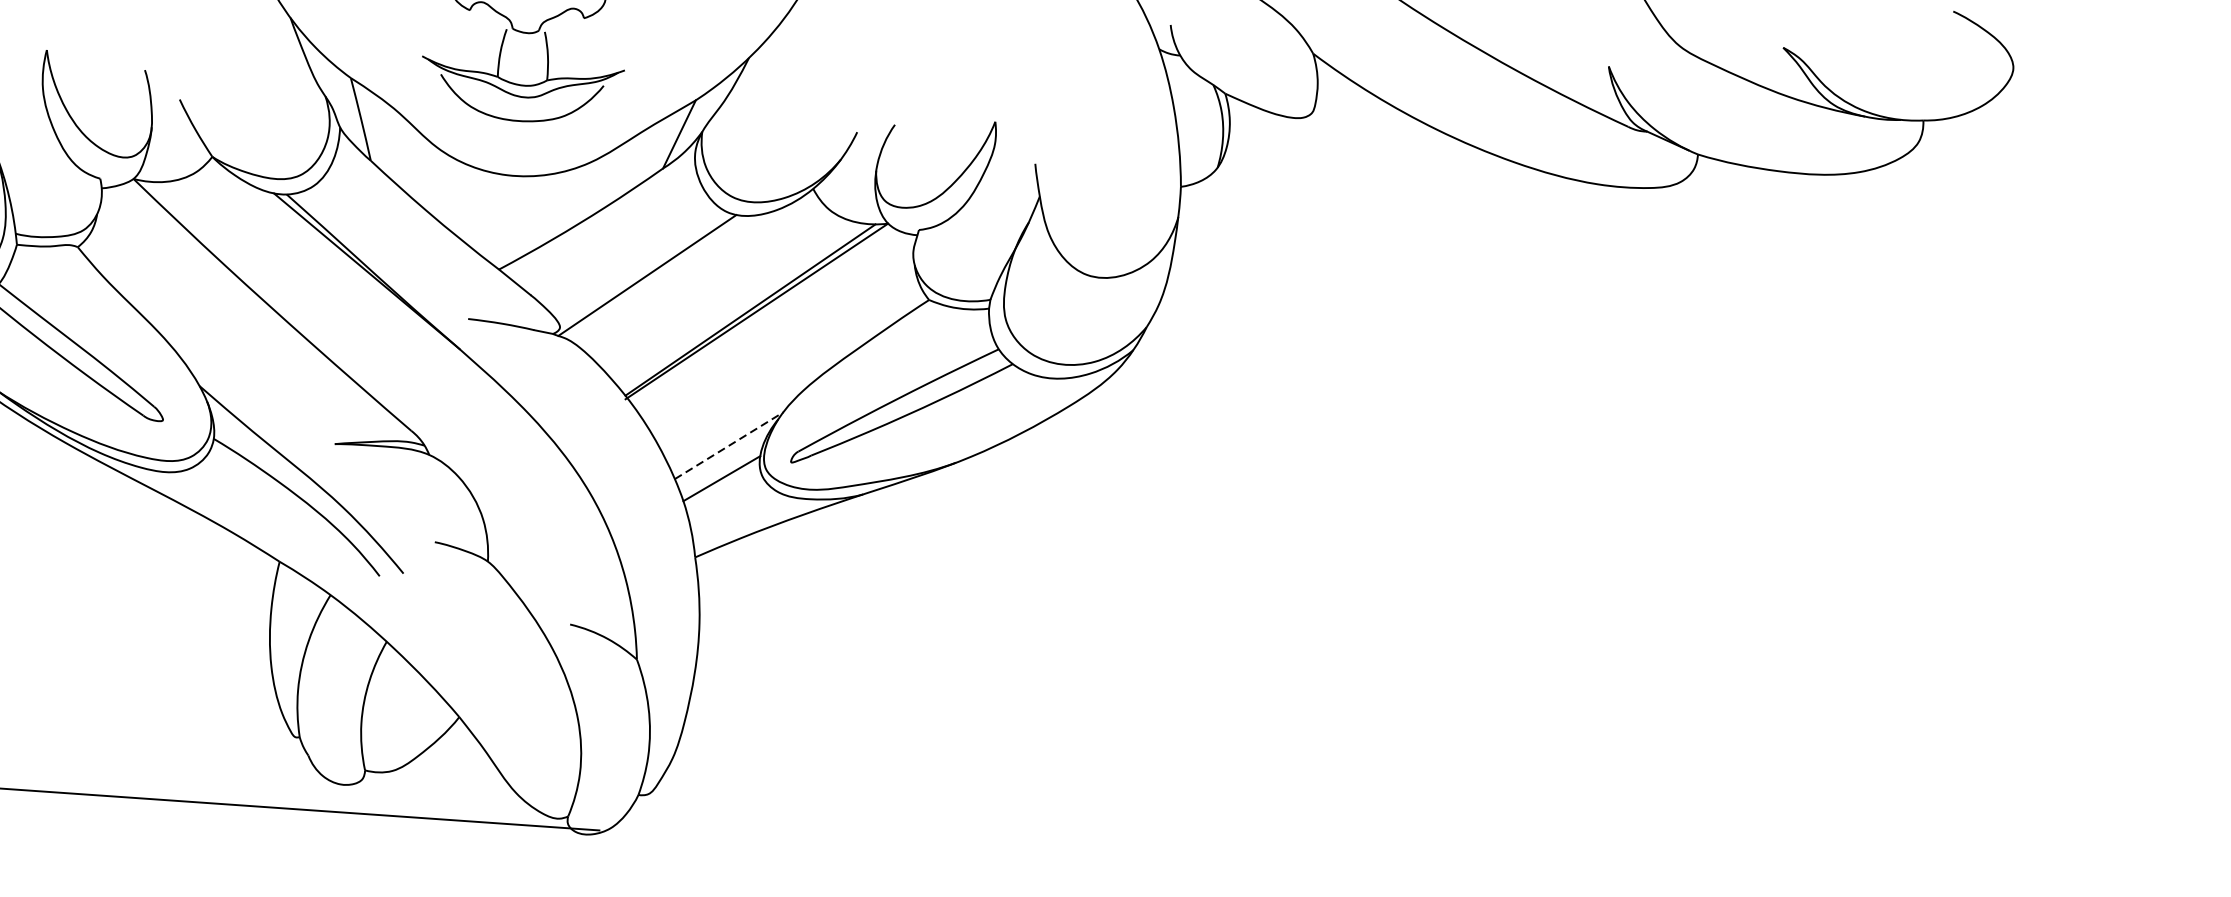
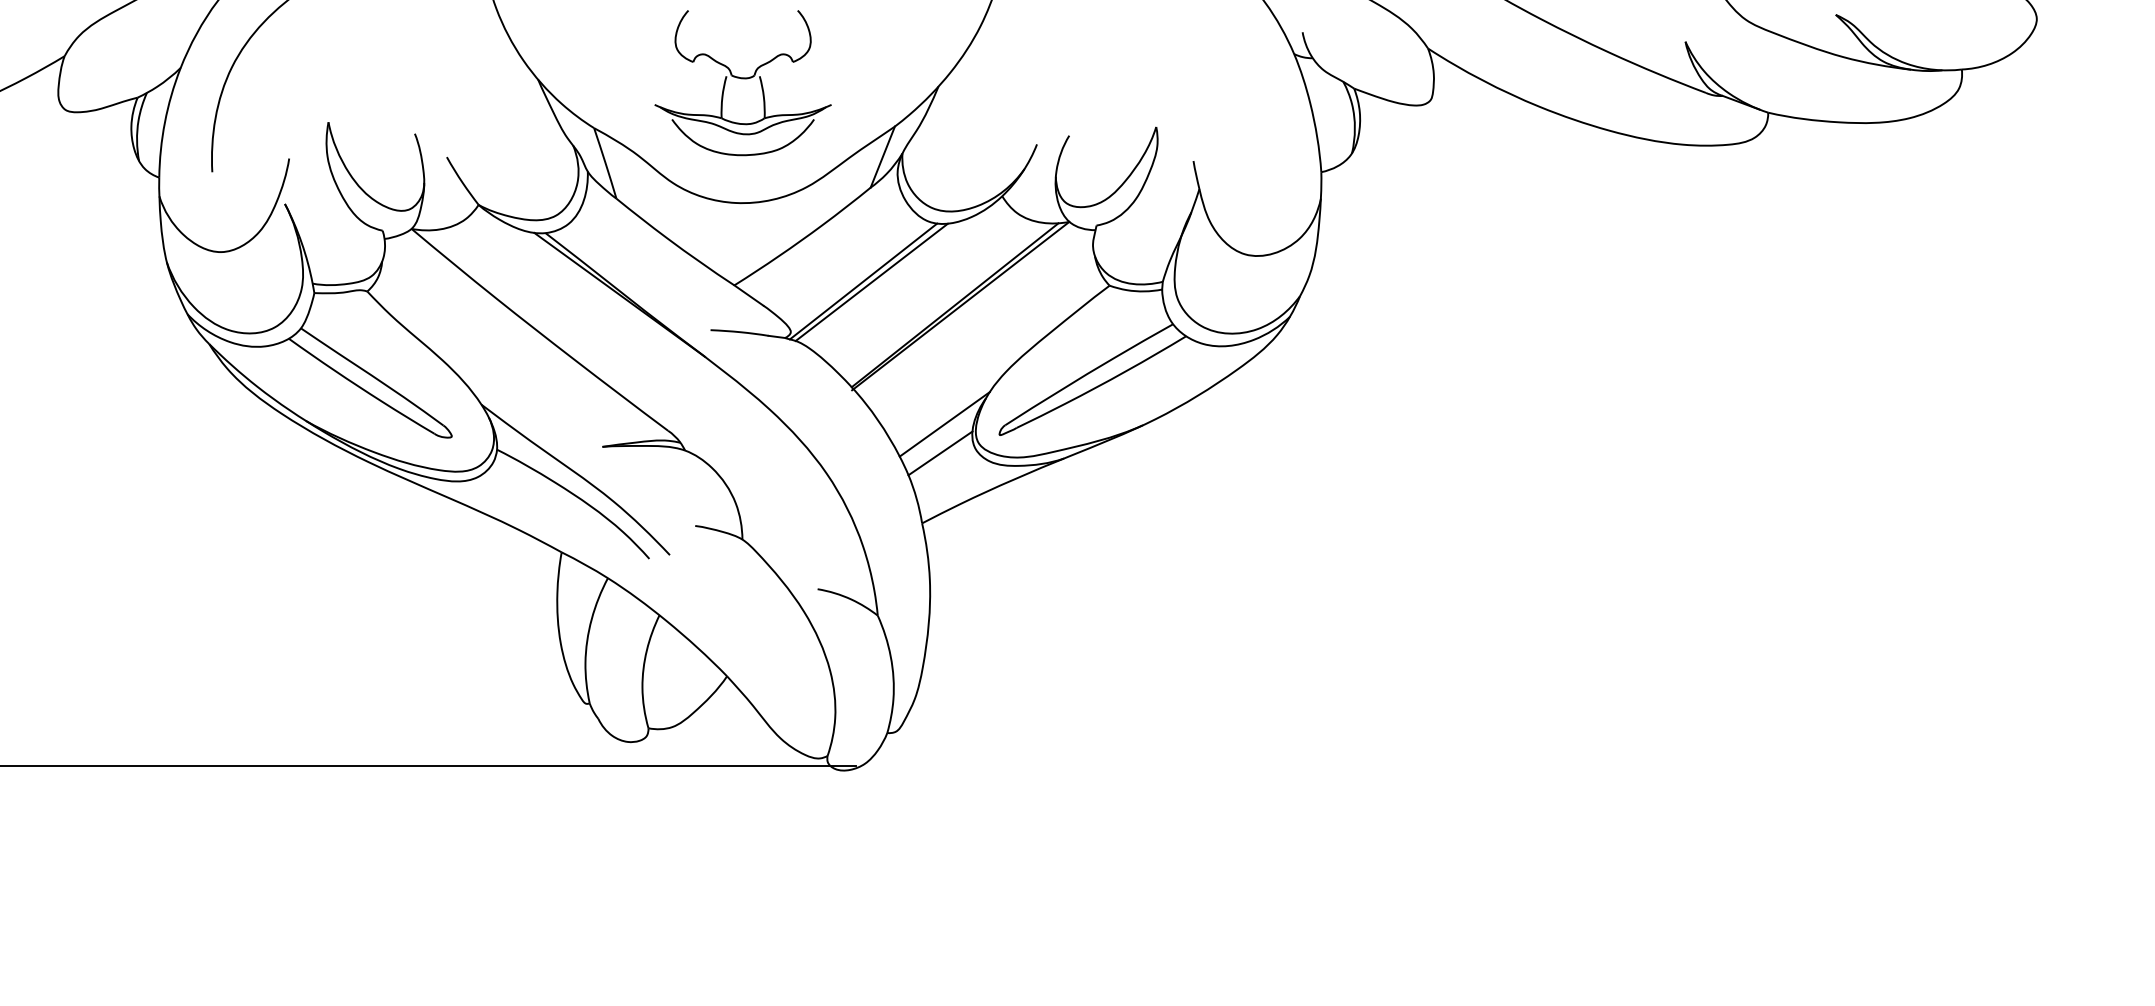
line: (656, 277) -> (871, 282), added
line: (729, 445) -> (945, 424), dashed -> solid

